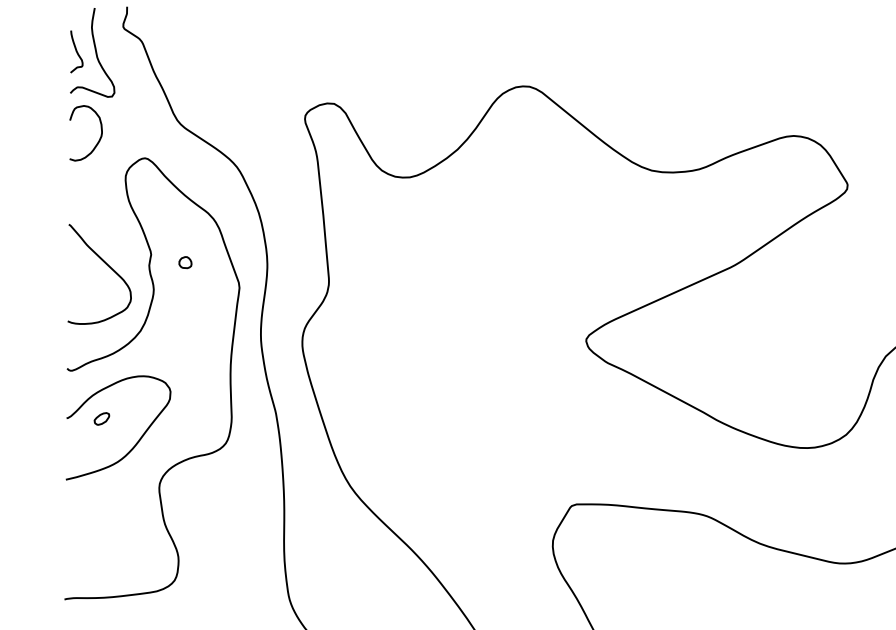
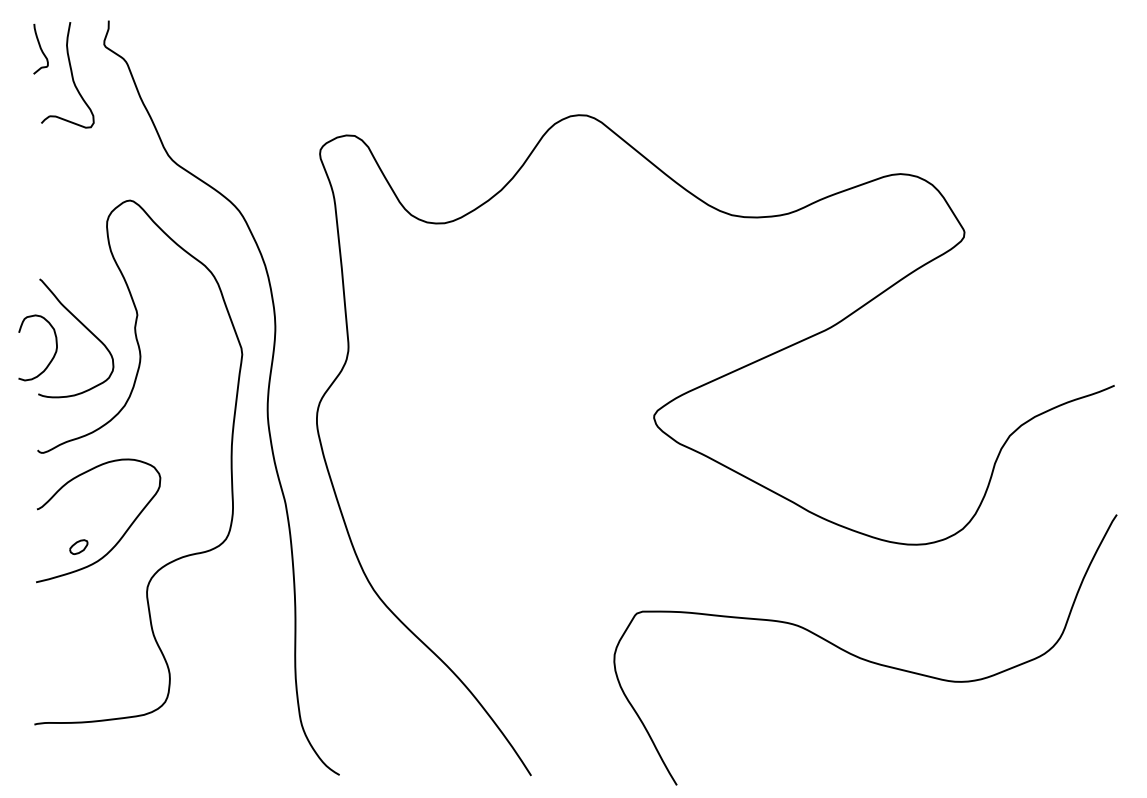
curve: (76, 51) -> (40, 48), moved
curve: (99, 137) -> (54, 352), moved
part: (185, 262) -> (178, 324), removed
part: (101, 418) -> (78, 546), moved

